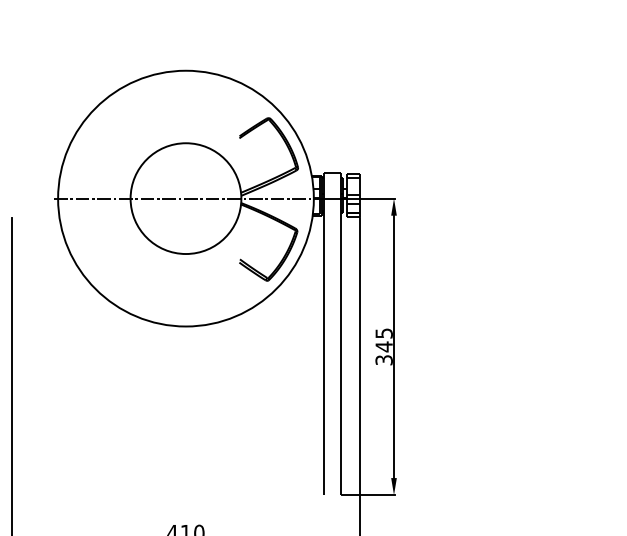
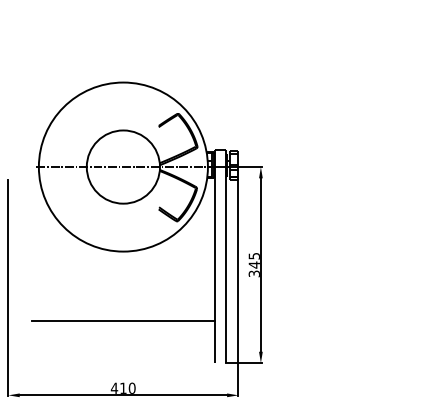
line: (186, 430) -> (123, 320), added

